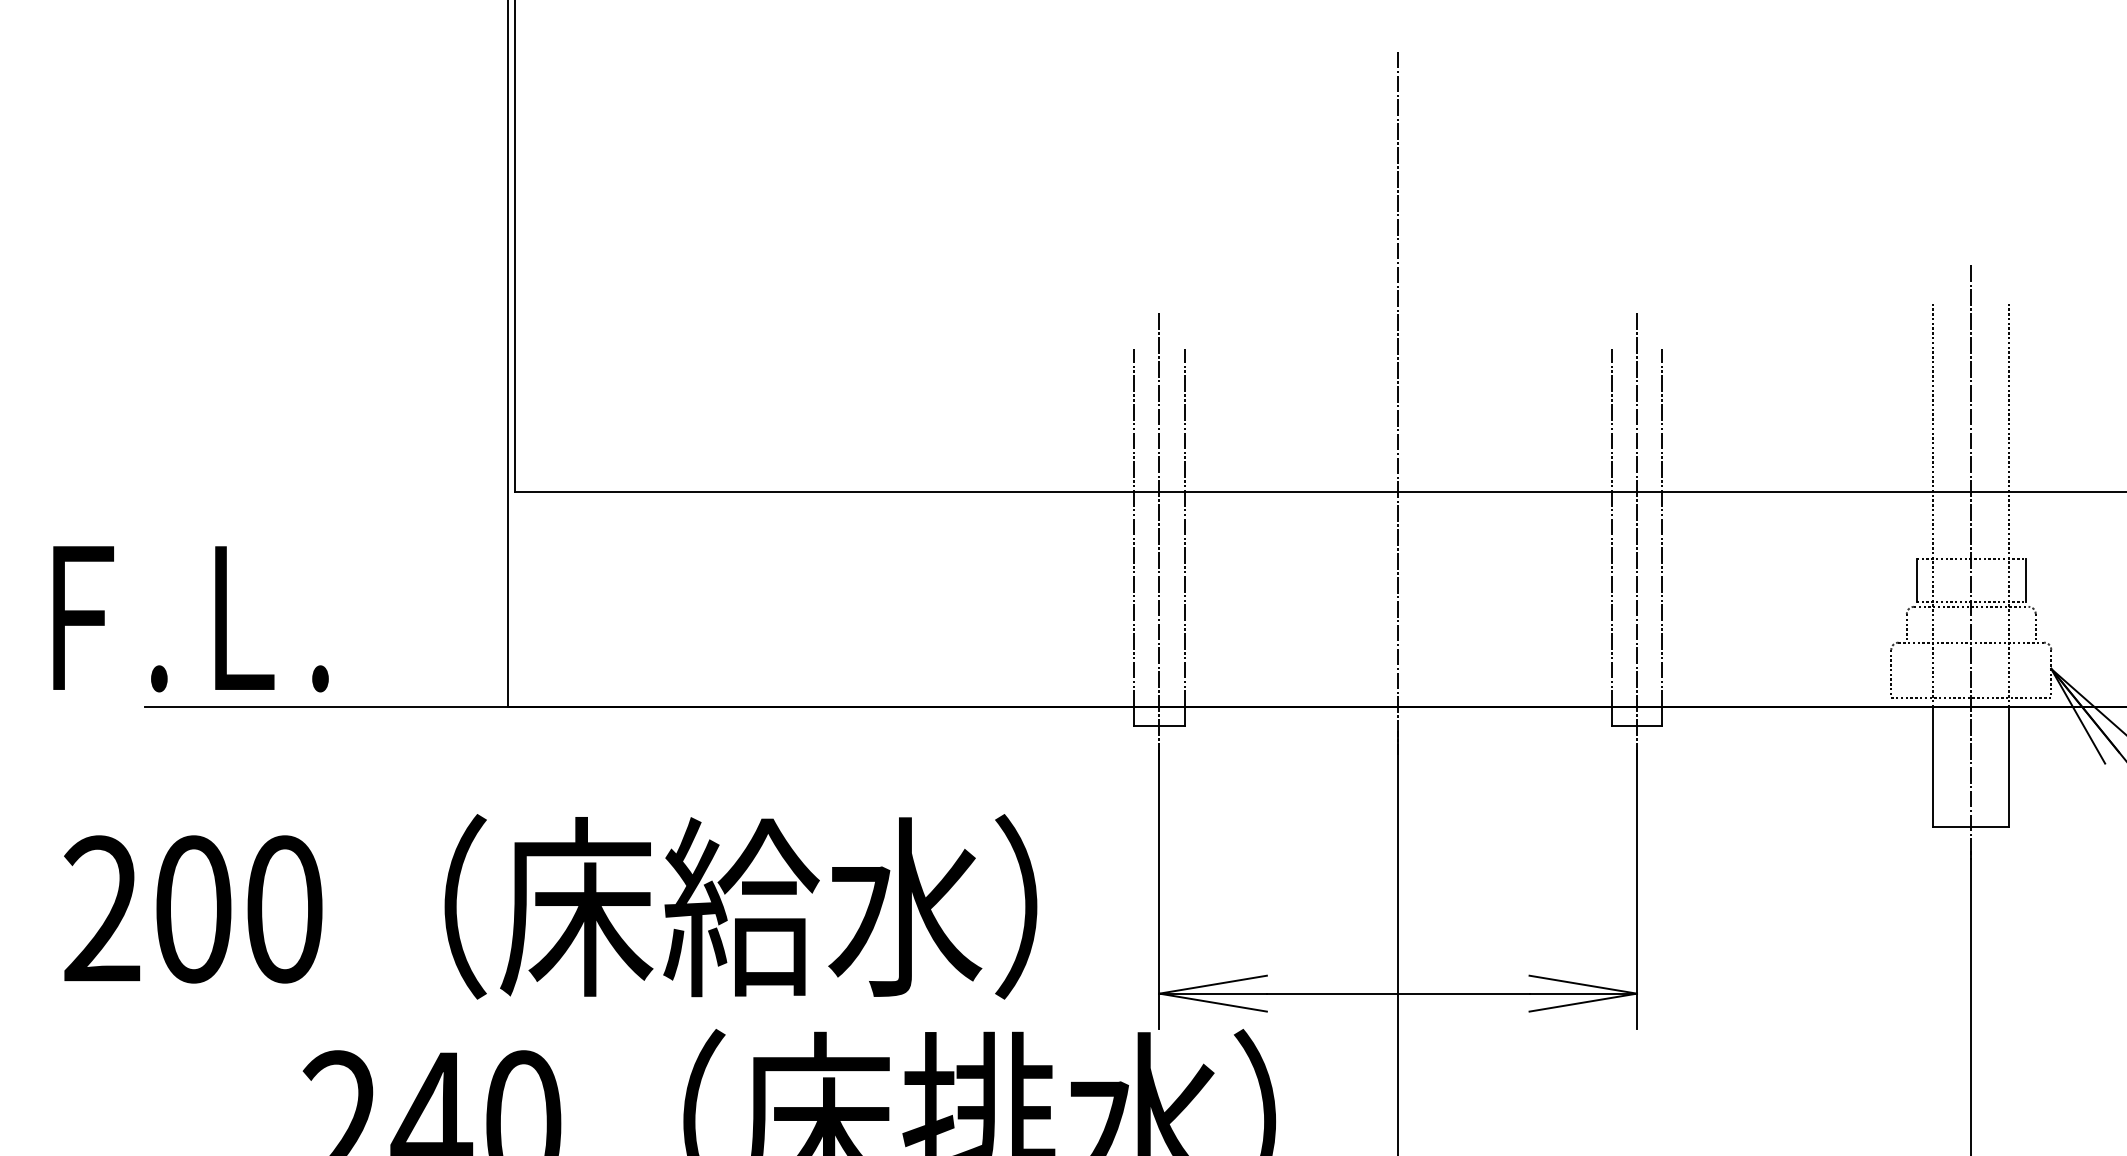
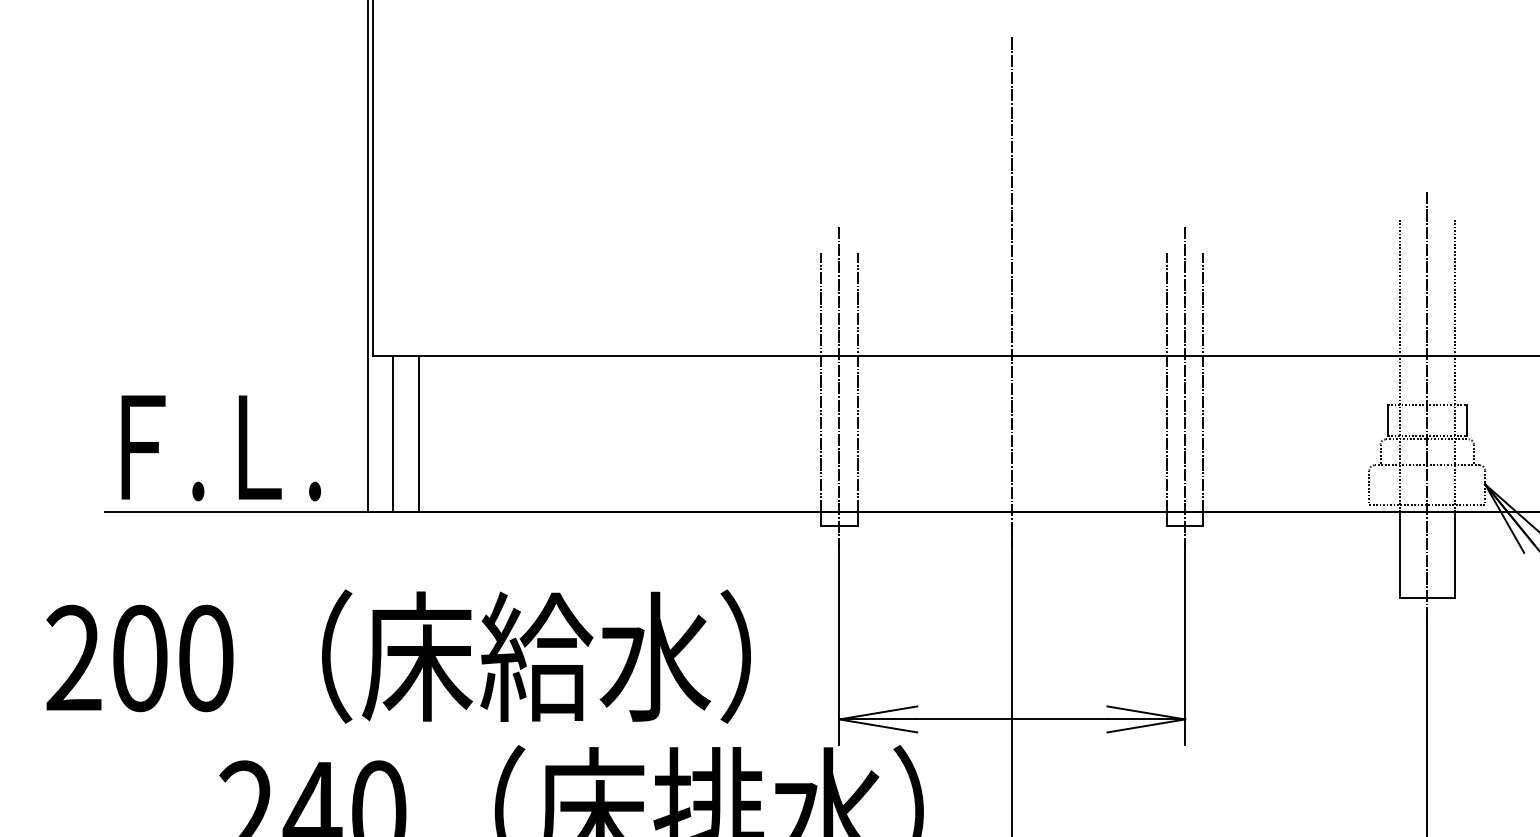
line: (543, 598) -> (393, 433), added
line: (579, 598) -> (419, 433), added
text: (189, 619) -> (220, 448), moved

